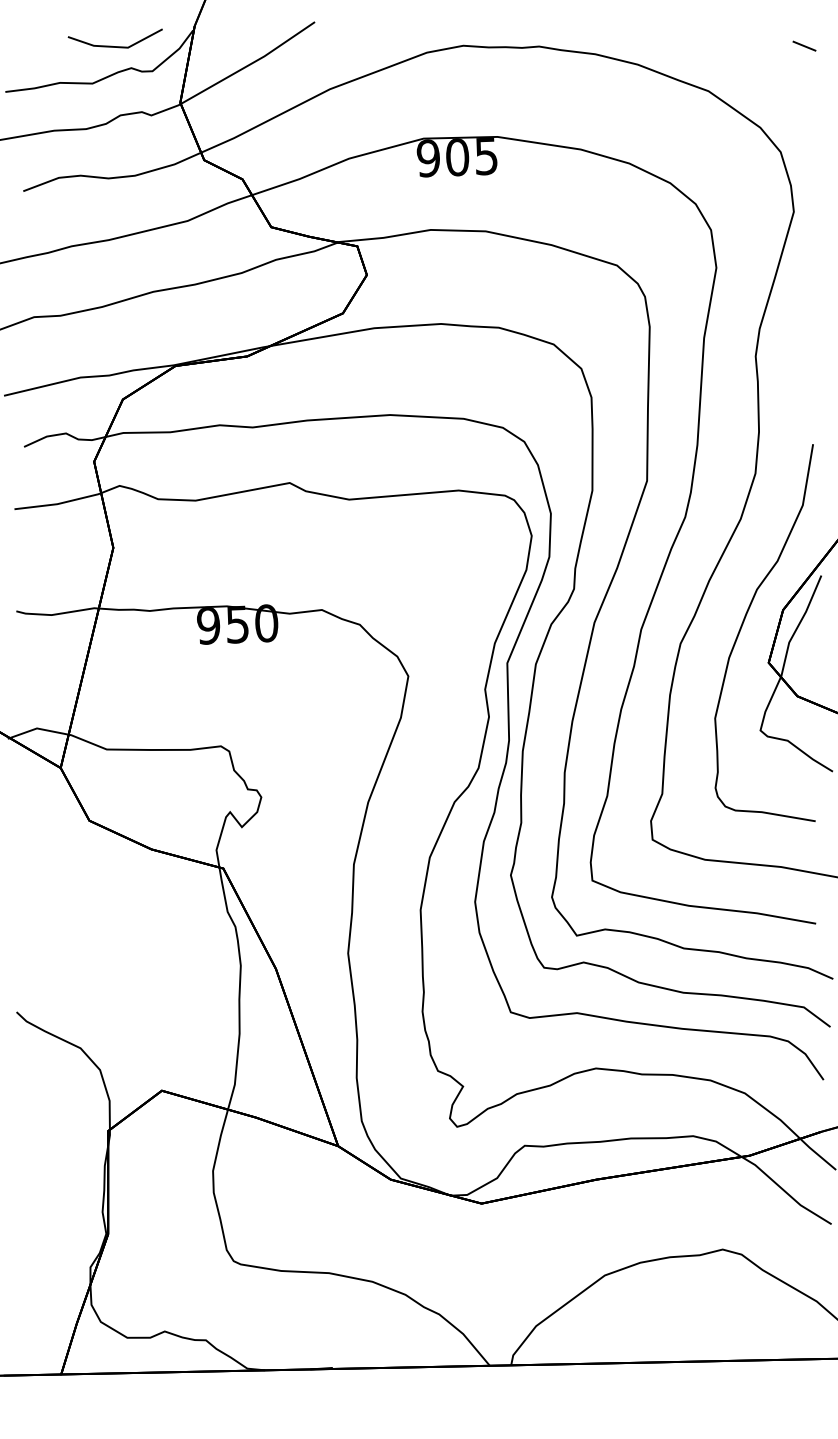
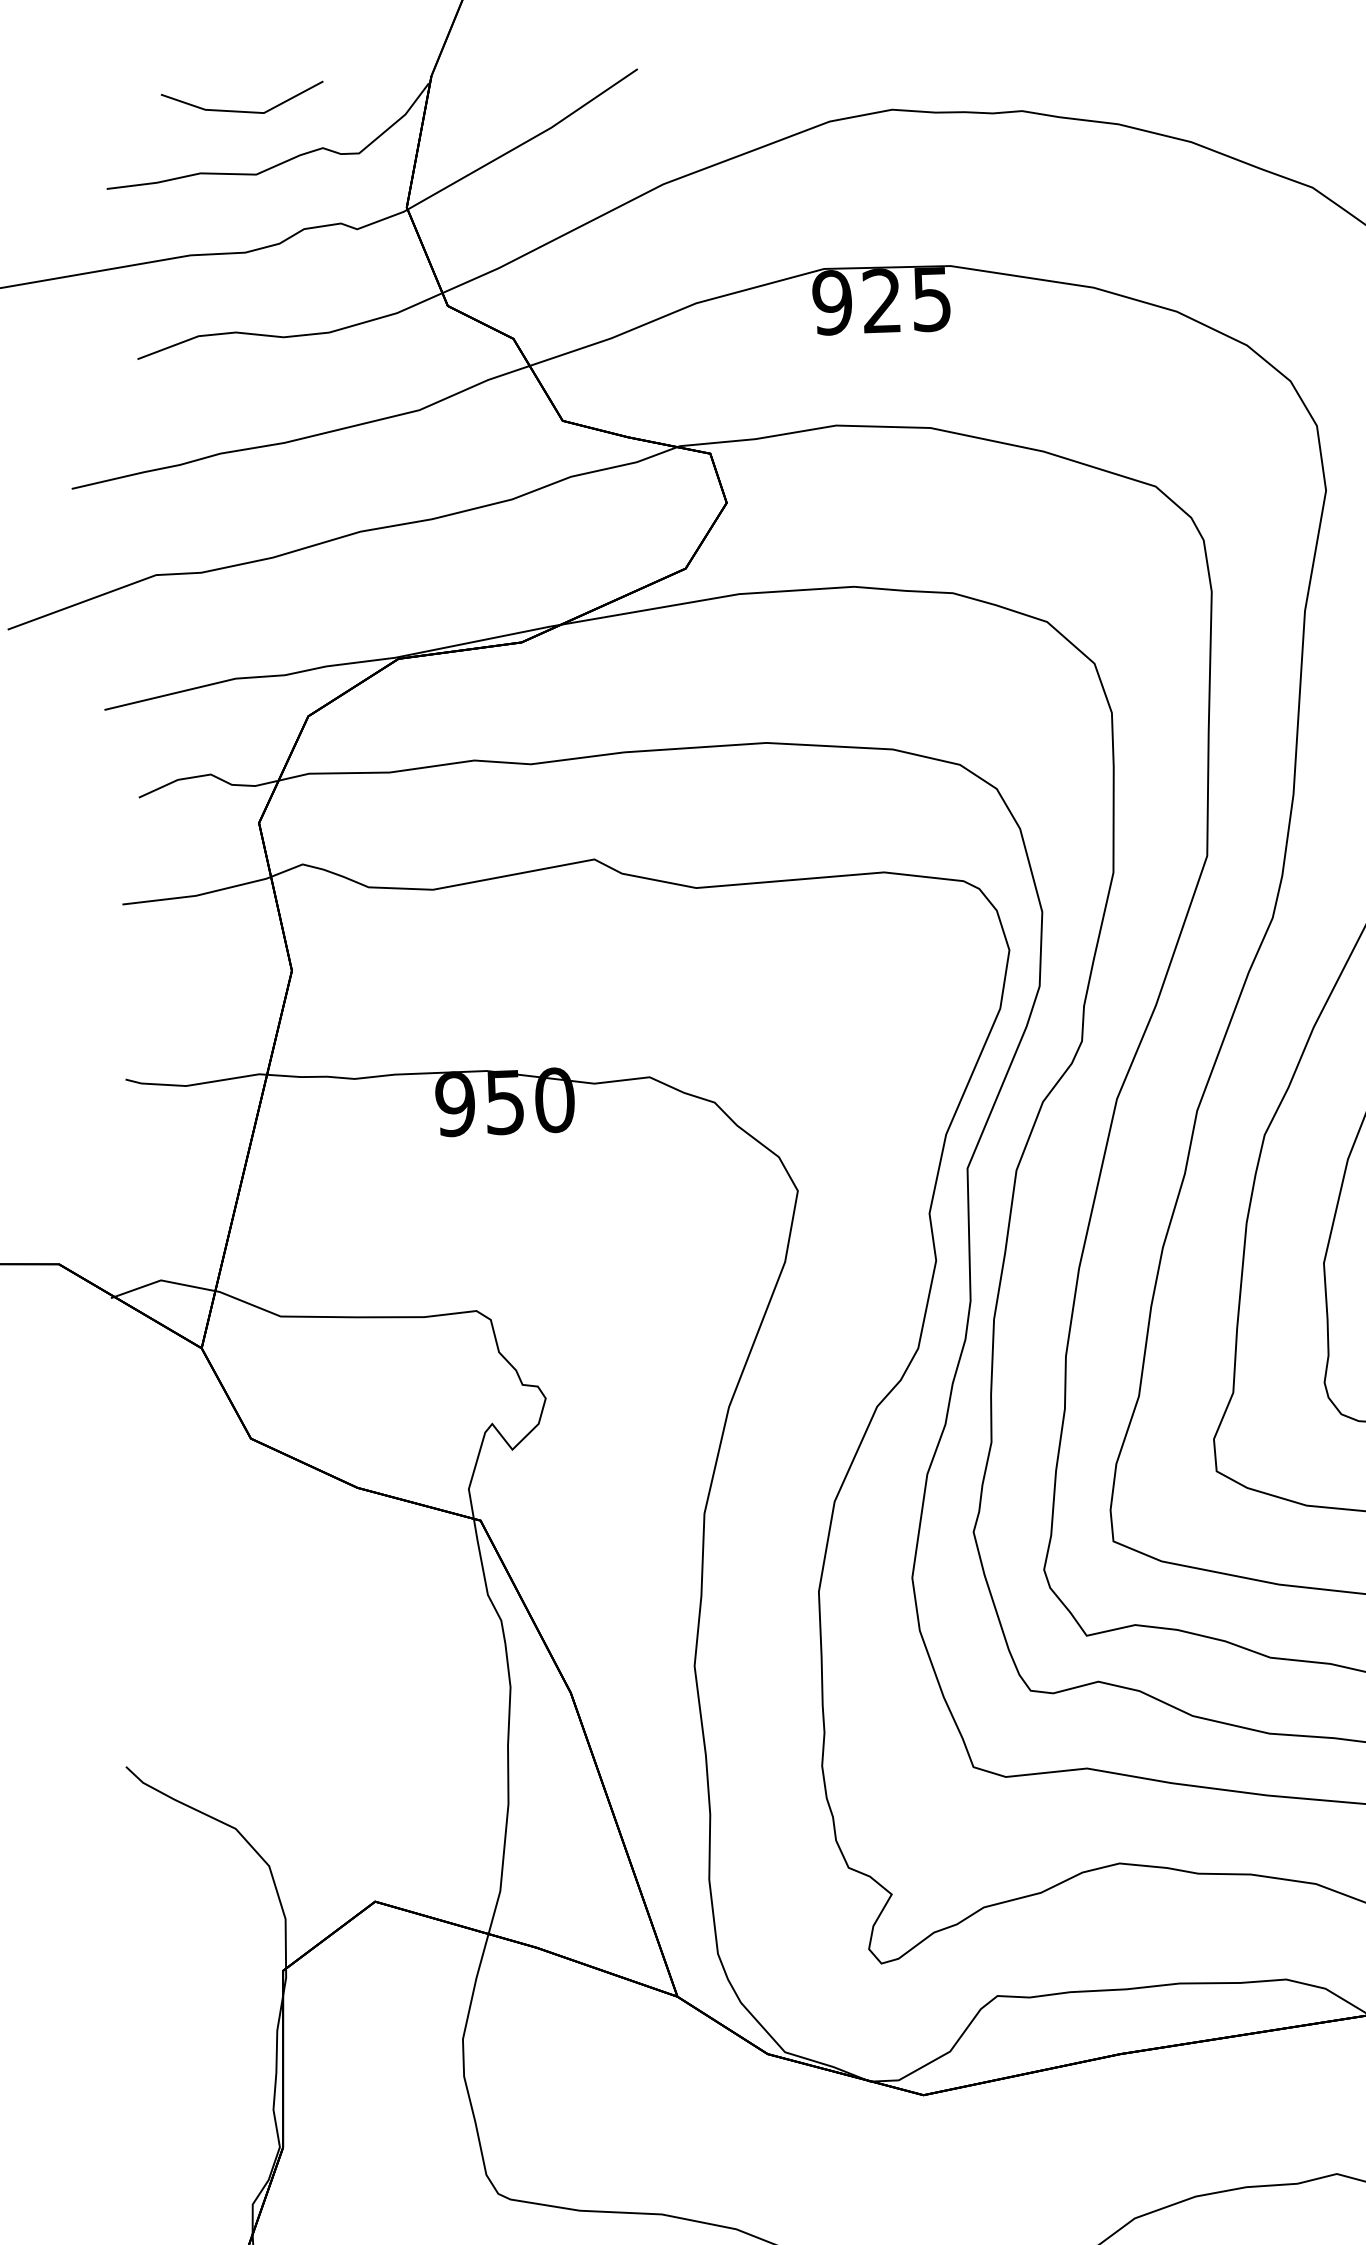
line: (111, 45) -> (235, 109), moved
text: (457, 157) -> (882, 301), 905 -> 925

